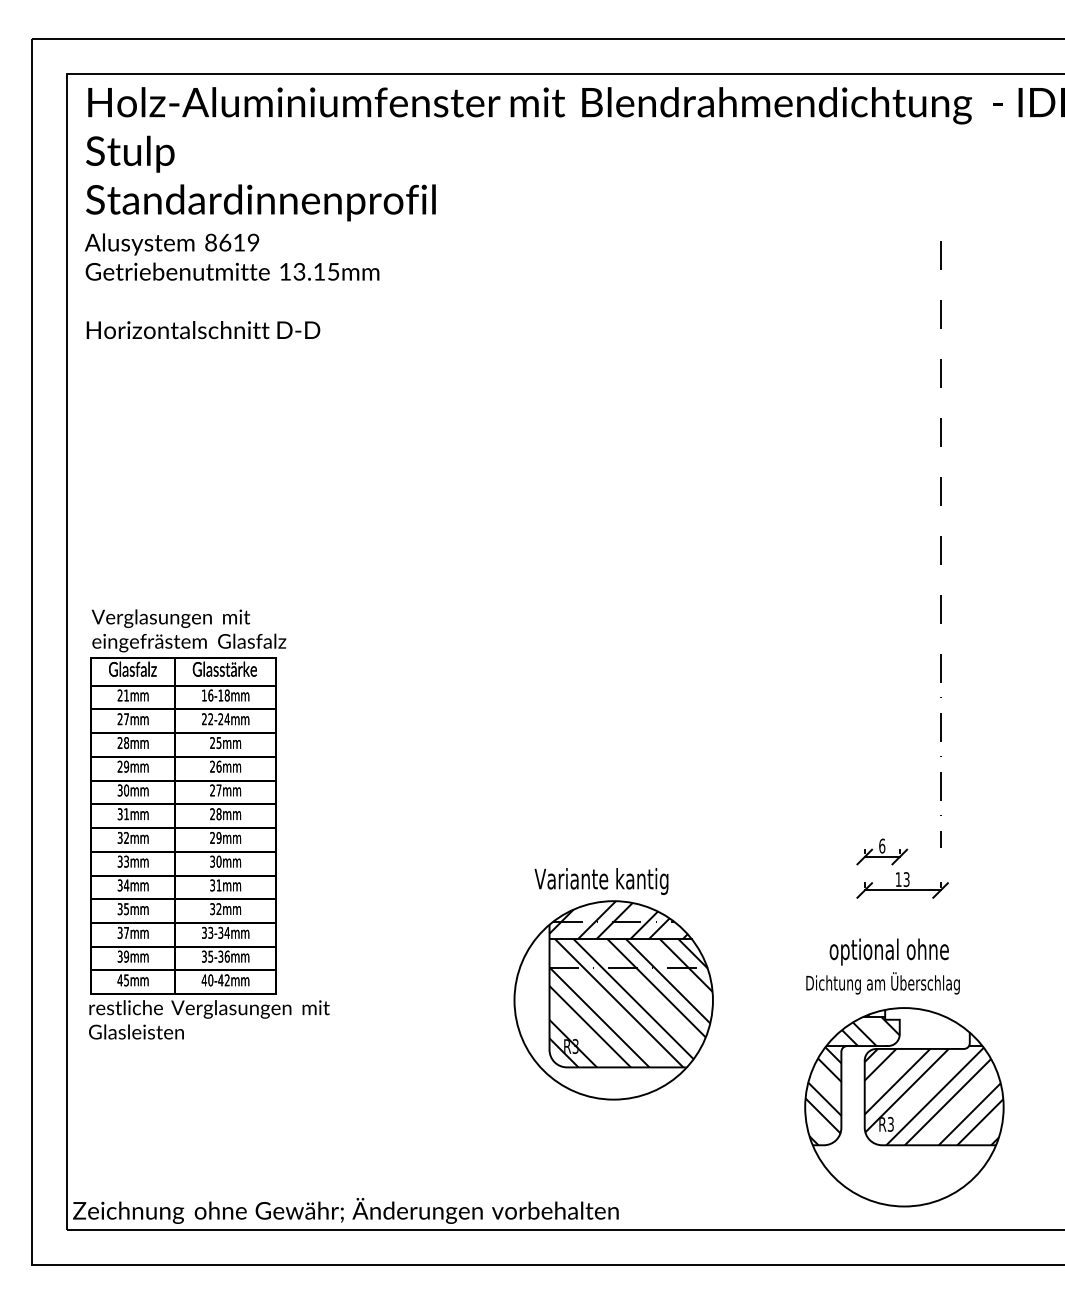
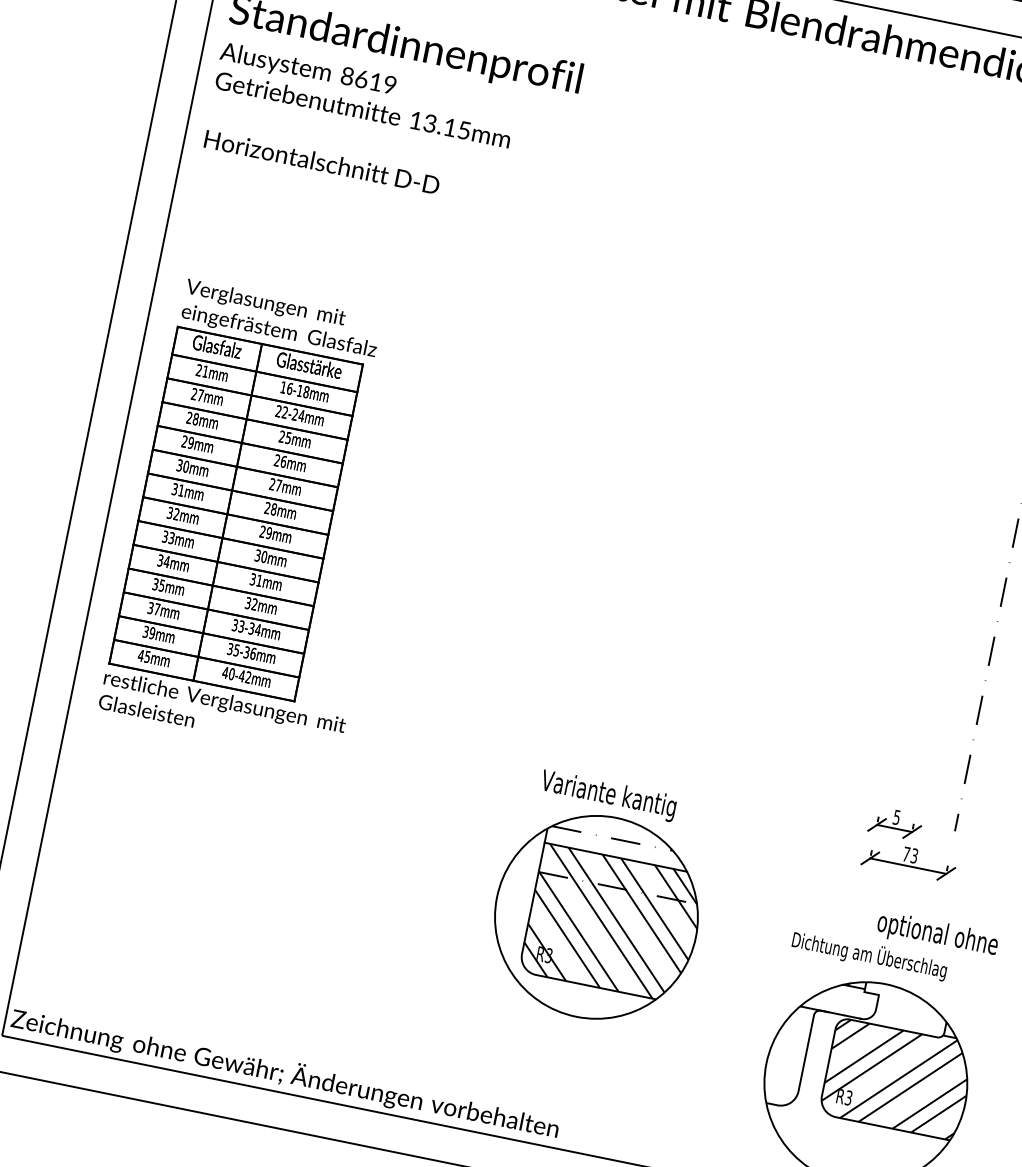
part: (209, 824) -> (262, 517), moved
text: (882, 845) -> (897, 816), 6 -> 5
text: (898, 879) -> (906, 854), 13 -> 73
hatch: (618, 919) -> (617, 837), removed
text: (888, 951) -> (936, 934), moved
hatch: (852, 1080) -> (819, 1046), removed

